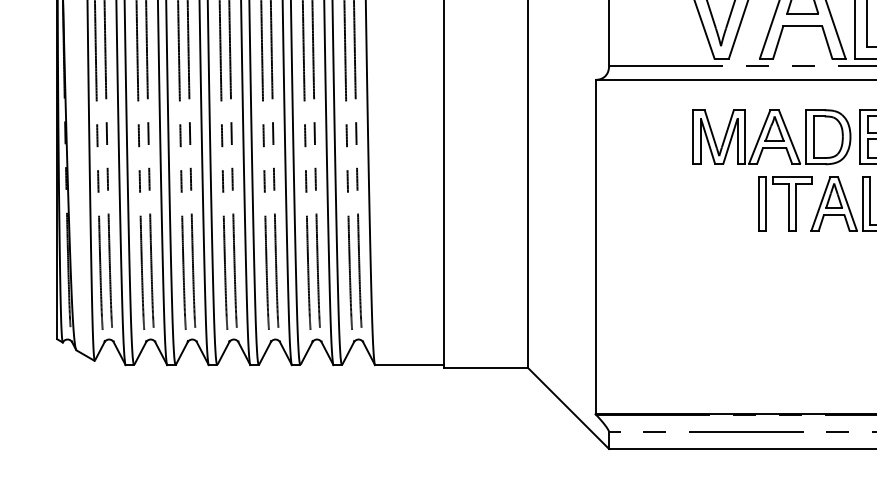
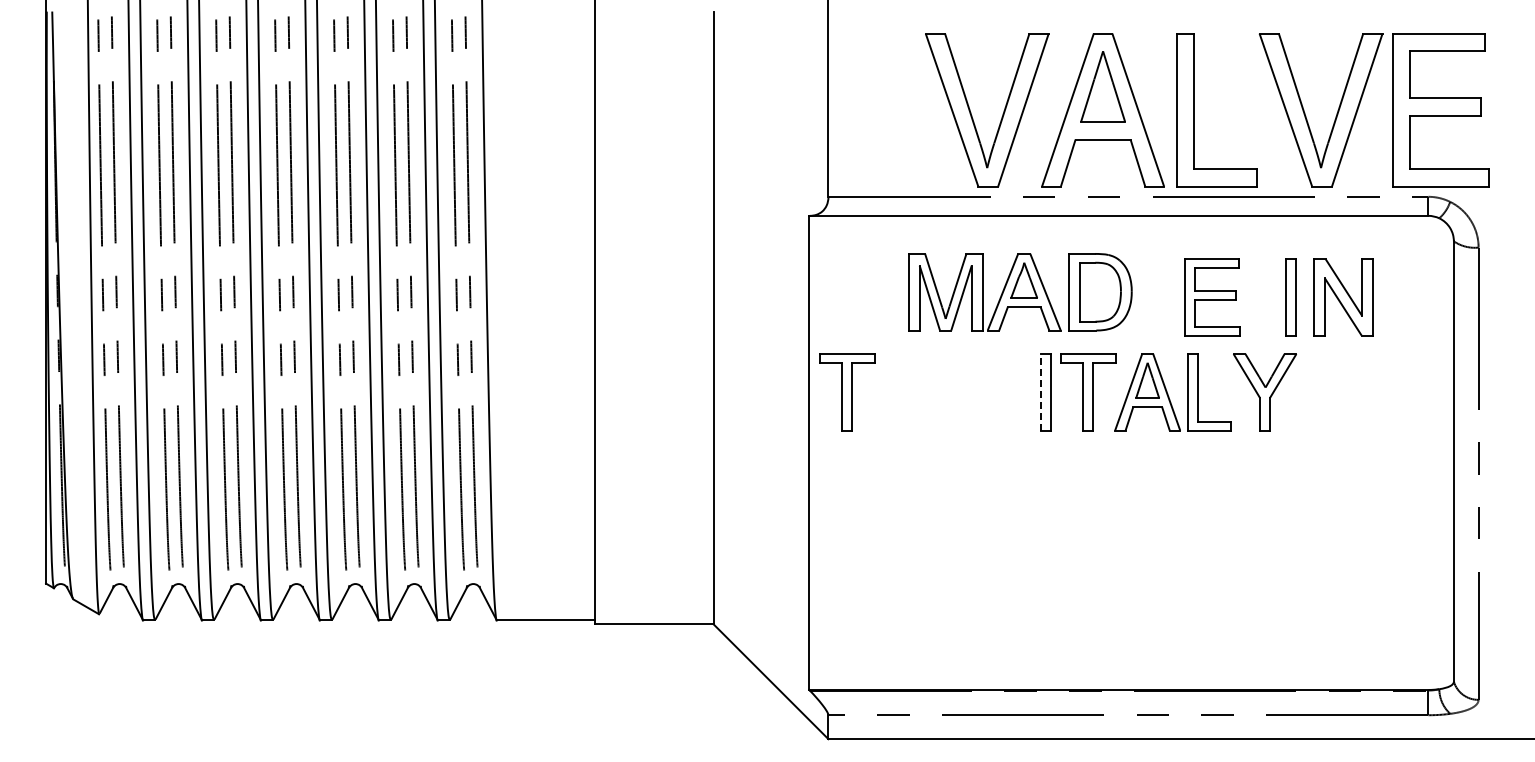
part: (772, 137) -> (1020, 292), moved
line: (759, 203) -> (1041, 391), solid -> dashed
part: (622, 204) -> (847, 392), added

